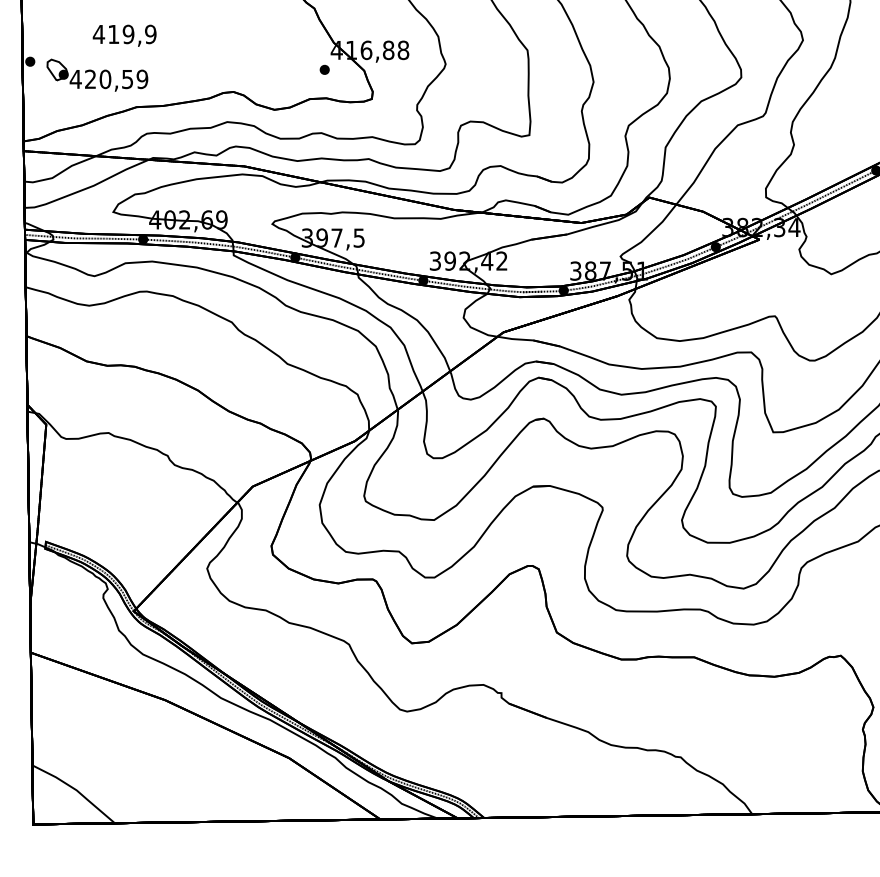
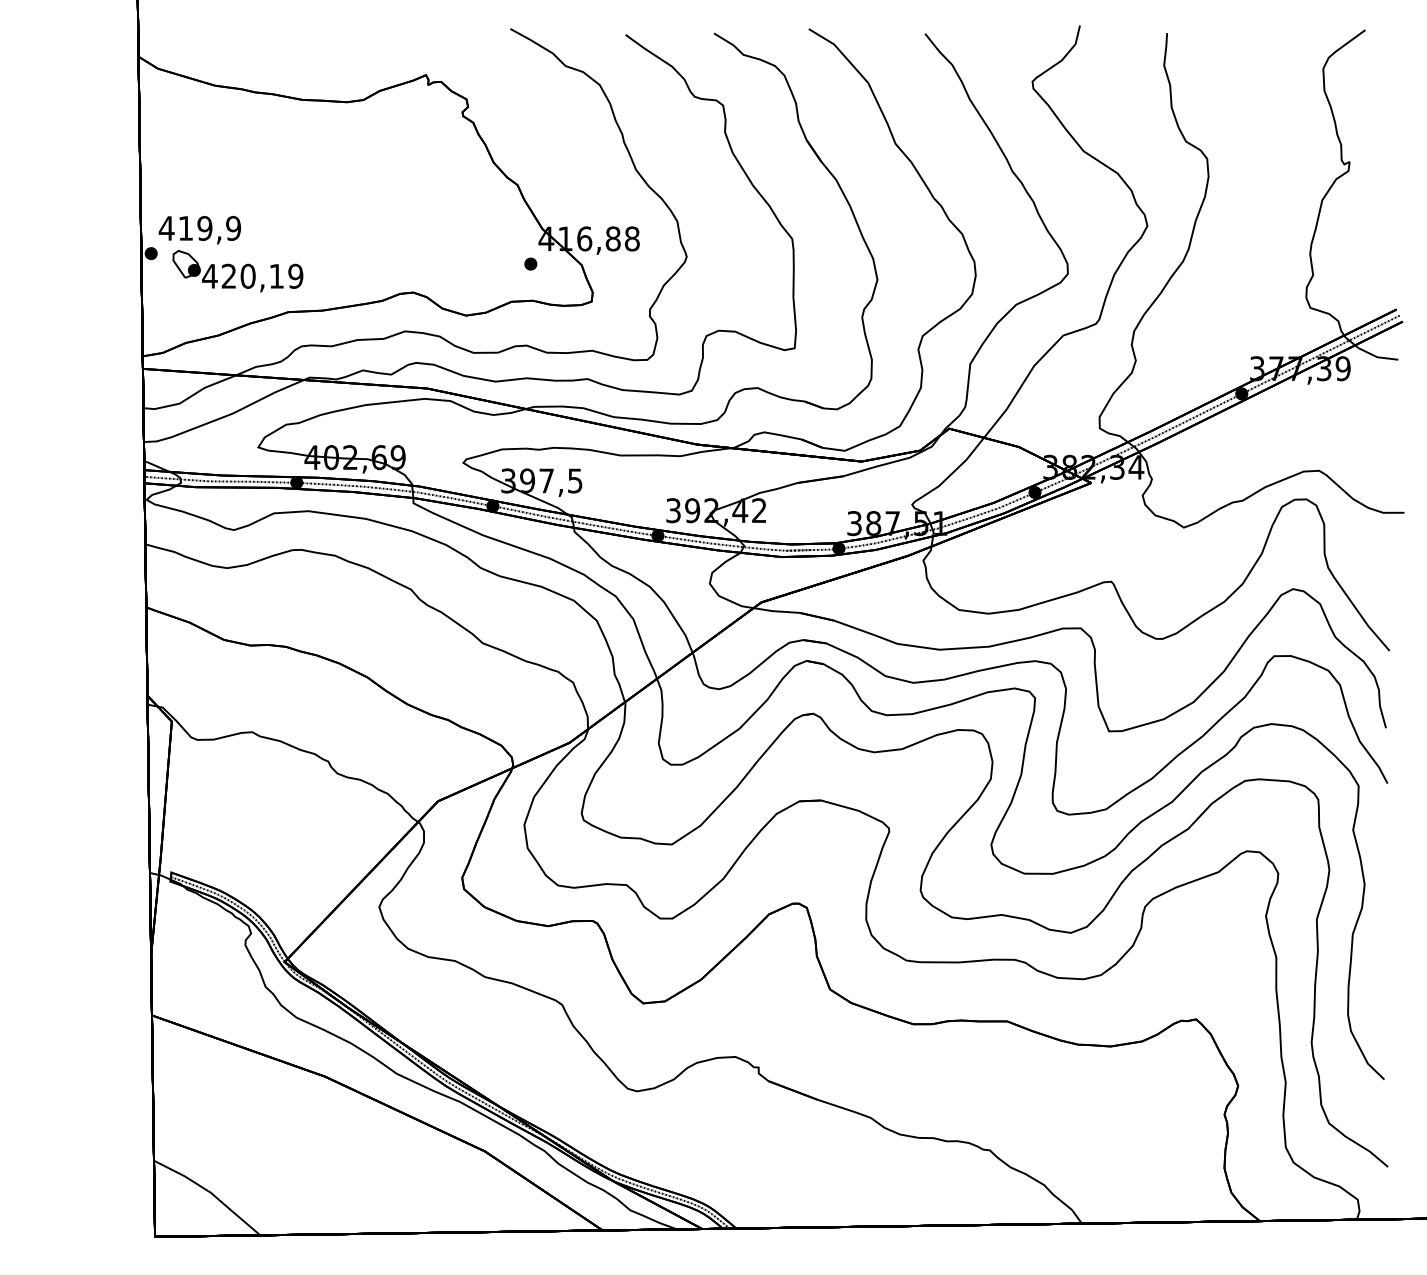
text: (124, 36) -> (199, 230), moved
text: (127, 79) -> (276, 276), 420,59 -> 420,19

